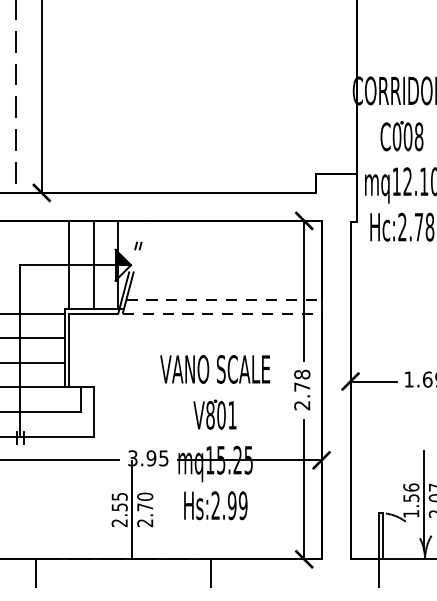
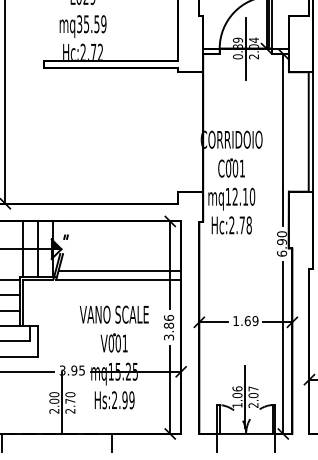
text: (419, 136) -> (242, 168), C008 -> C001
line: (225, 299) -> (120, 270), dashed -> solid
line: (223, 313) -> (119, 279), dashed -> solid
text: (303, 389) -> (169, 327), 2.78 -> 3.86
text: (210, 415) -> (111, 343), V801 -> V001
text: (411, 498) -> (237, 395), 1.56 -> 1.06
text: (119, 501) -> (54, 397), 2.55 -> 2.00

